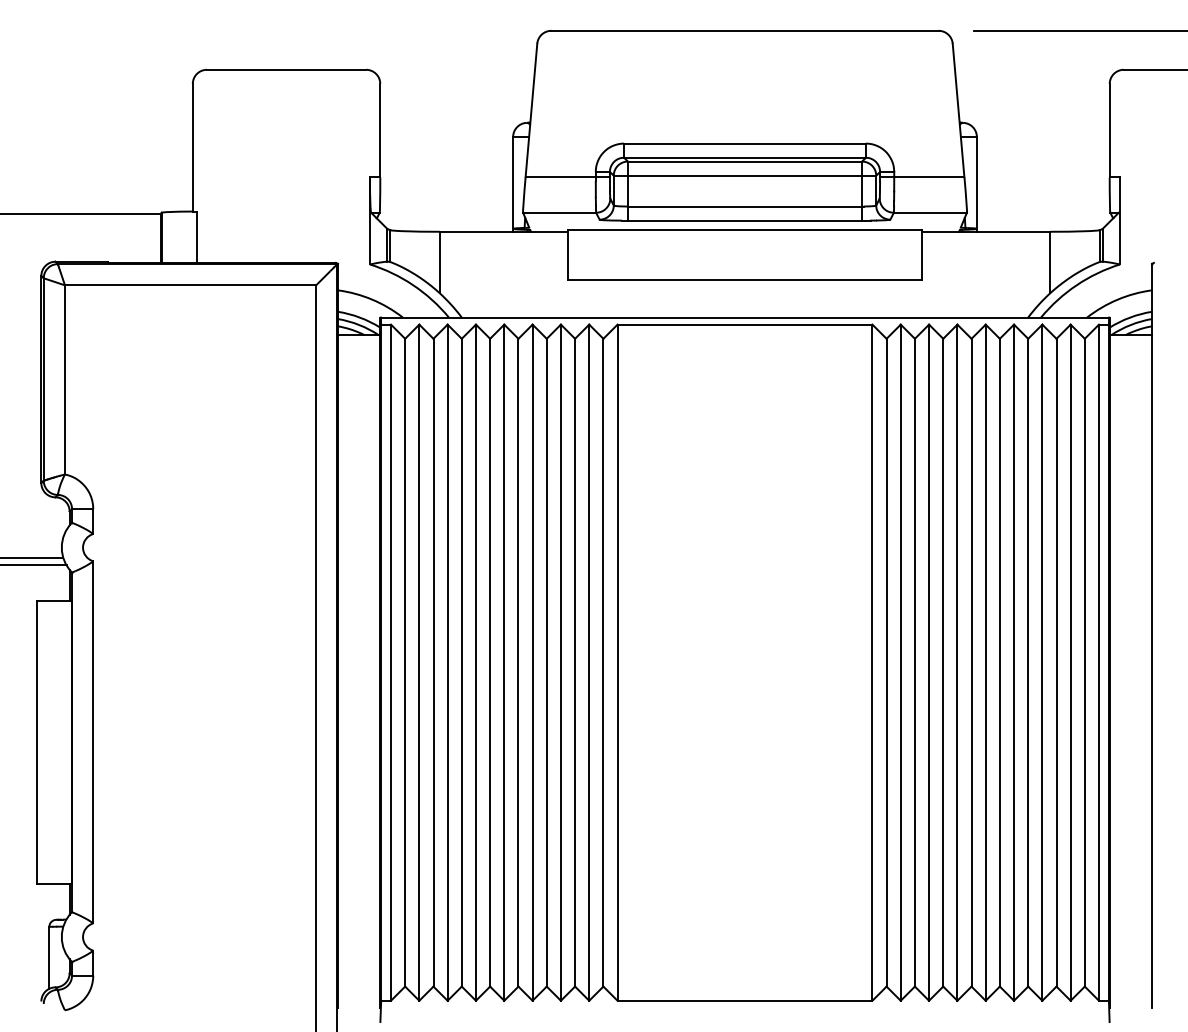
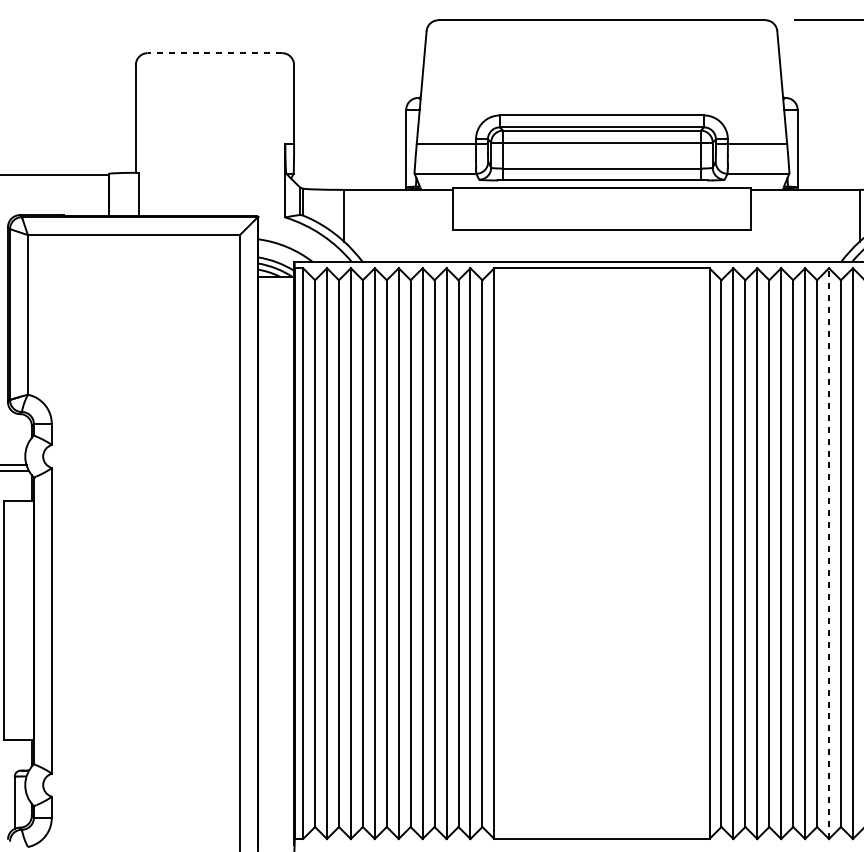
line: (286, 69) -> (214, 52), solid -> dashed
line: (1014, 662) -> (829, 553), solid -> dashed

